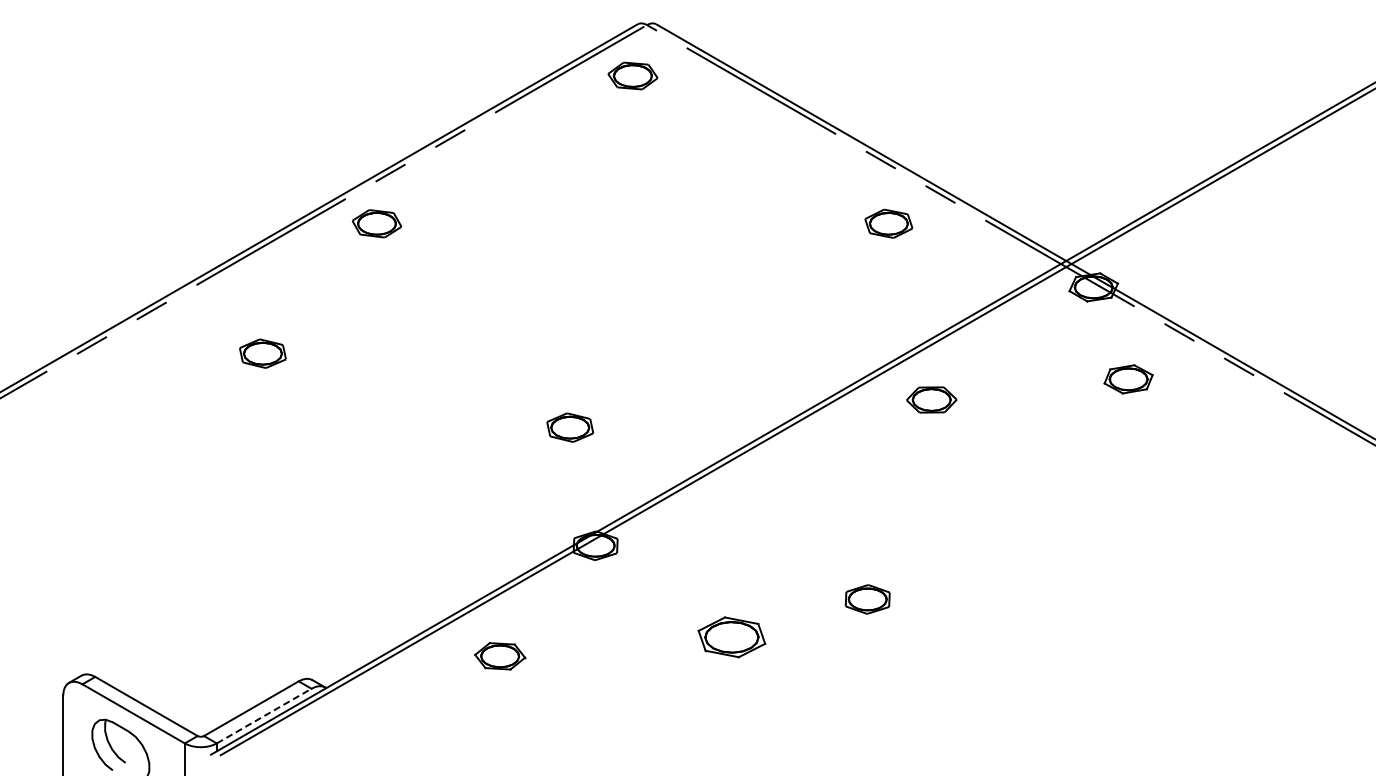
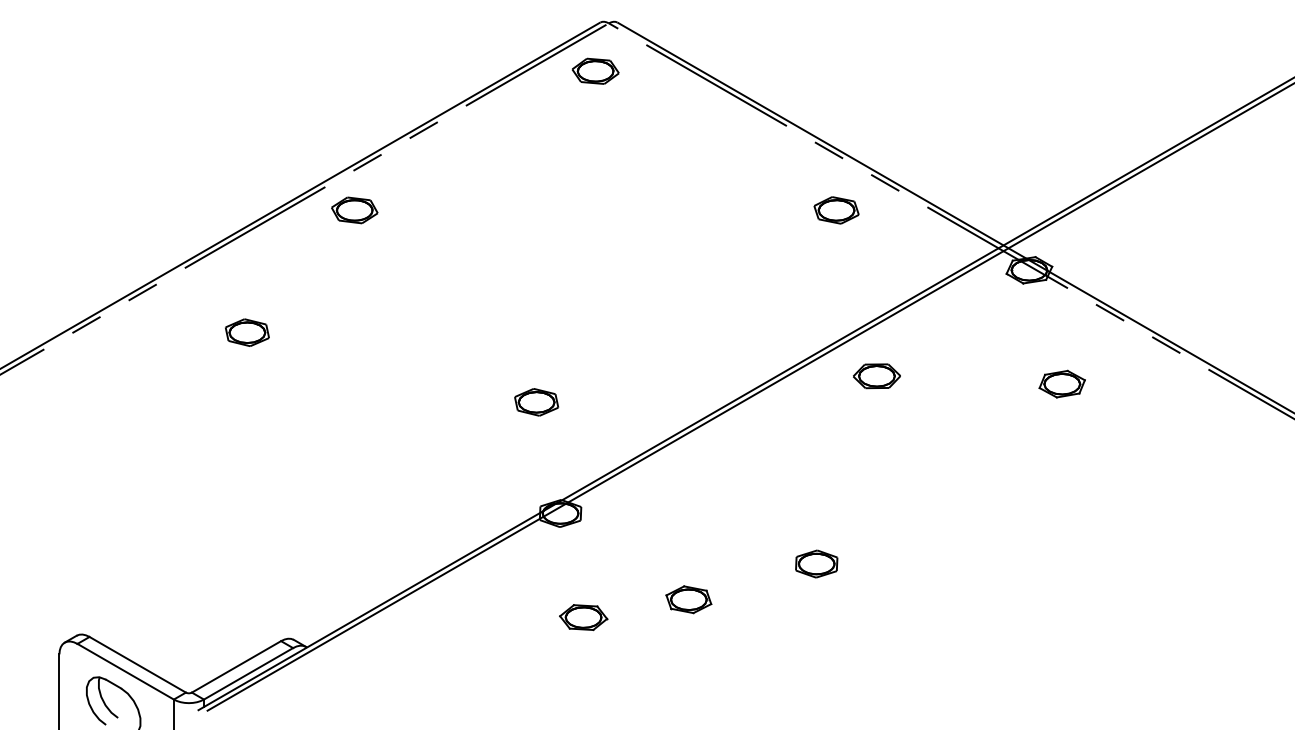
part: (1128, 379) -> (1062, 384), moved
part: (731, 637) -> (688, 599), size x0.71
part: (500, 656) -> (583, 617), moved
line: (264, 716) -> (248, 674), dashed -> solid

